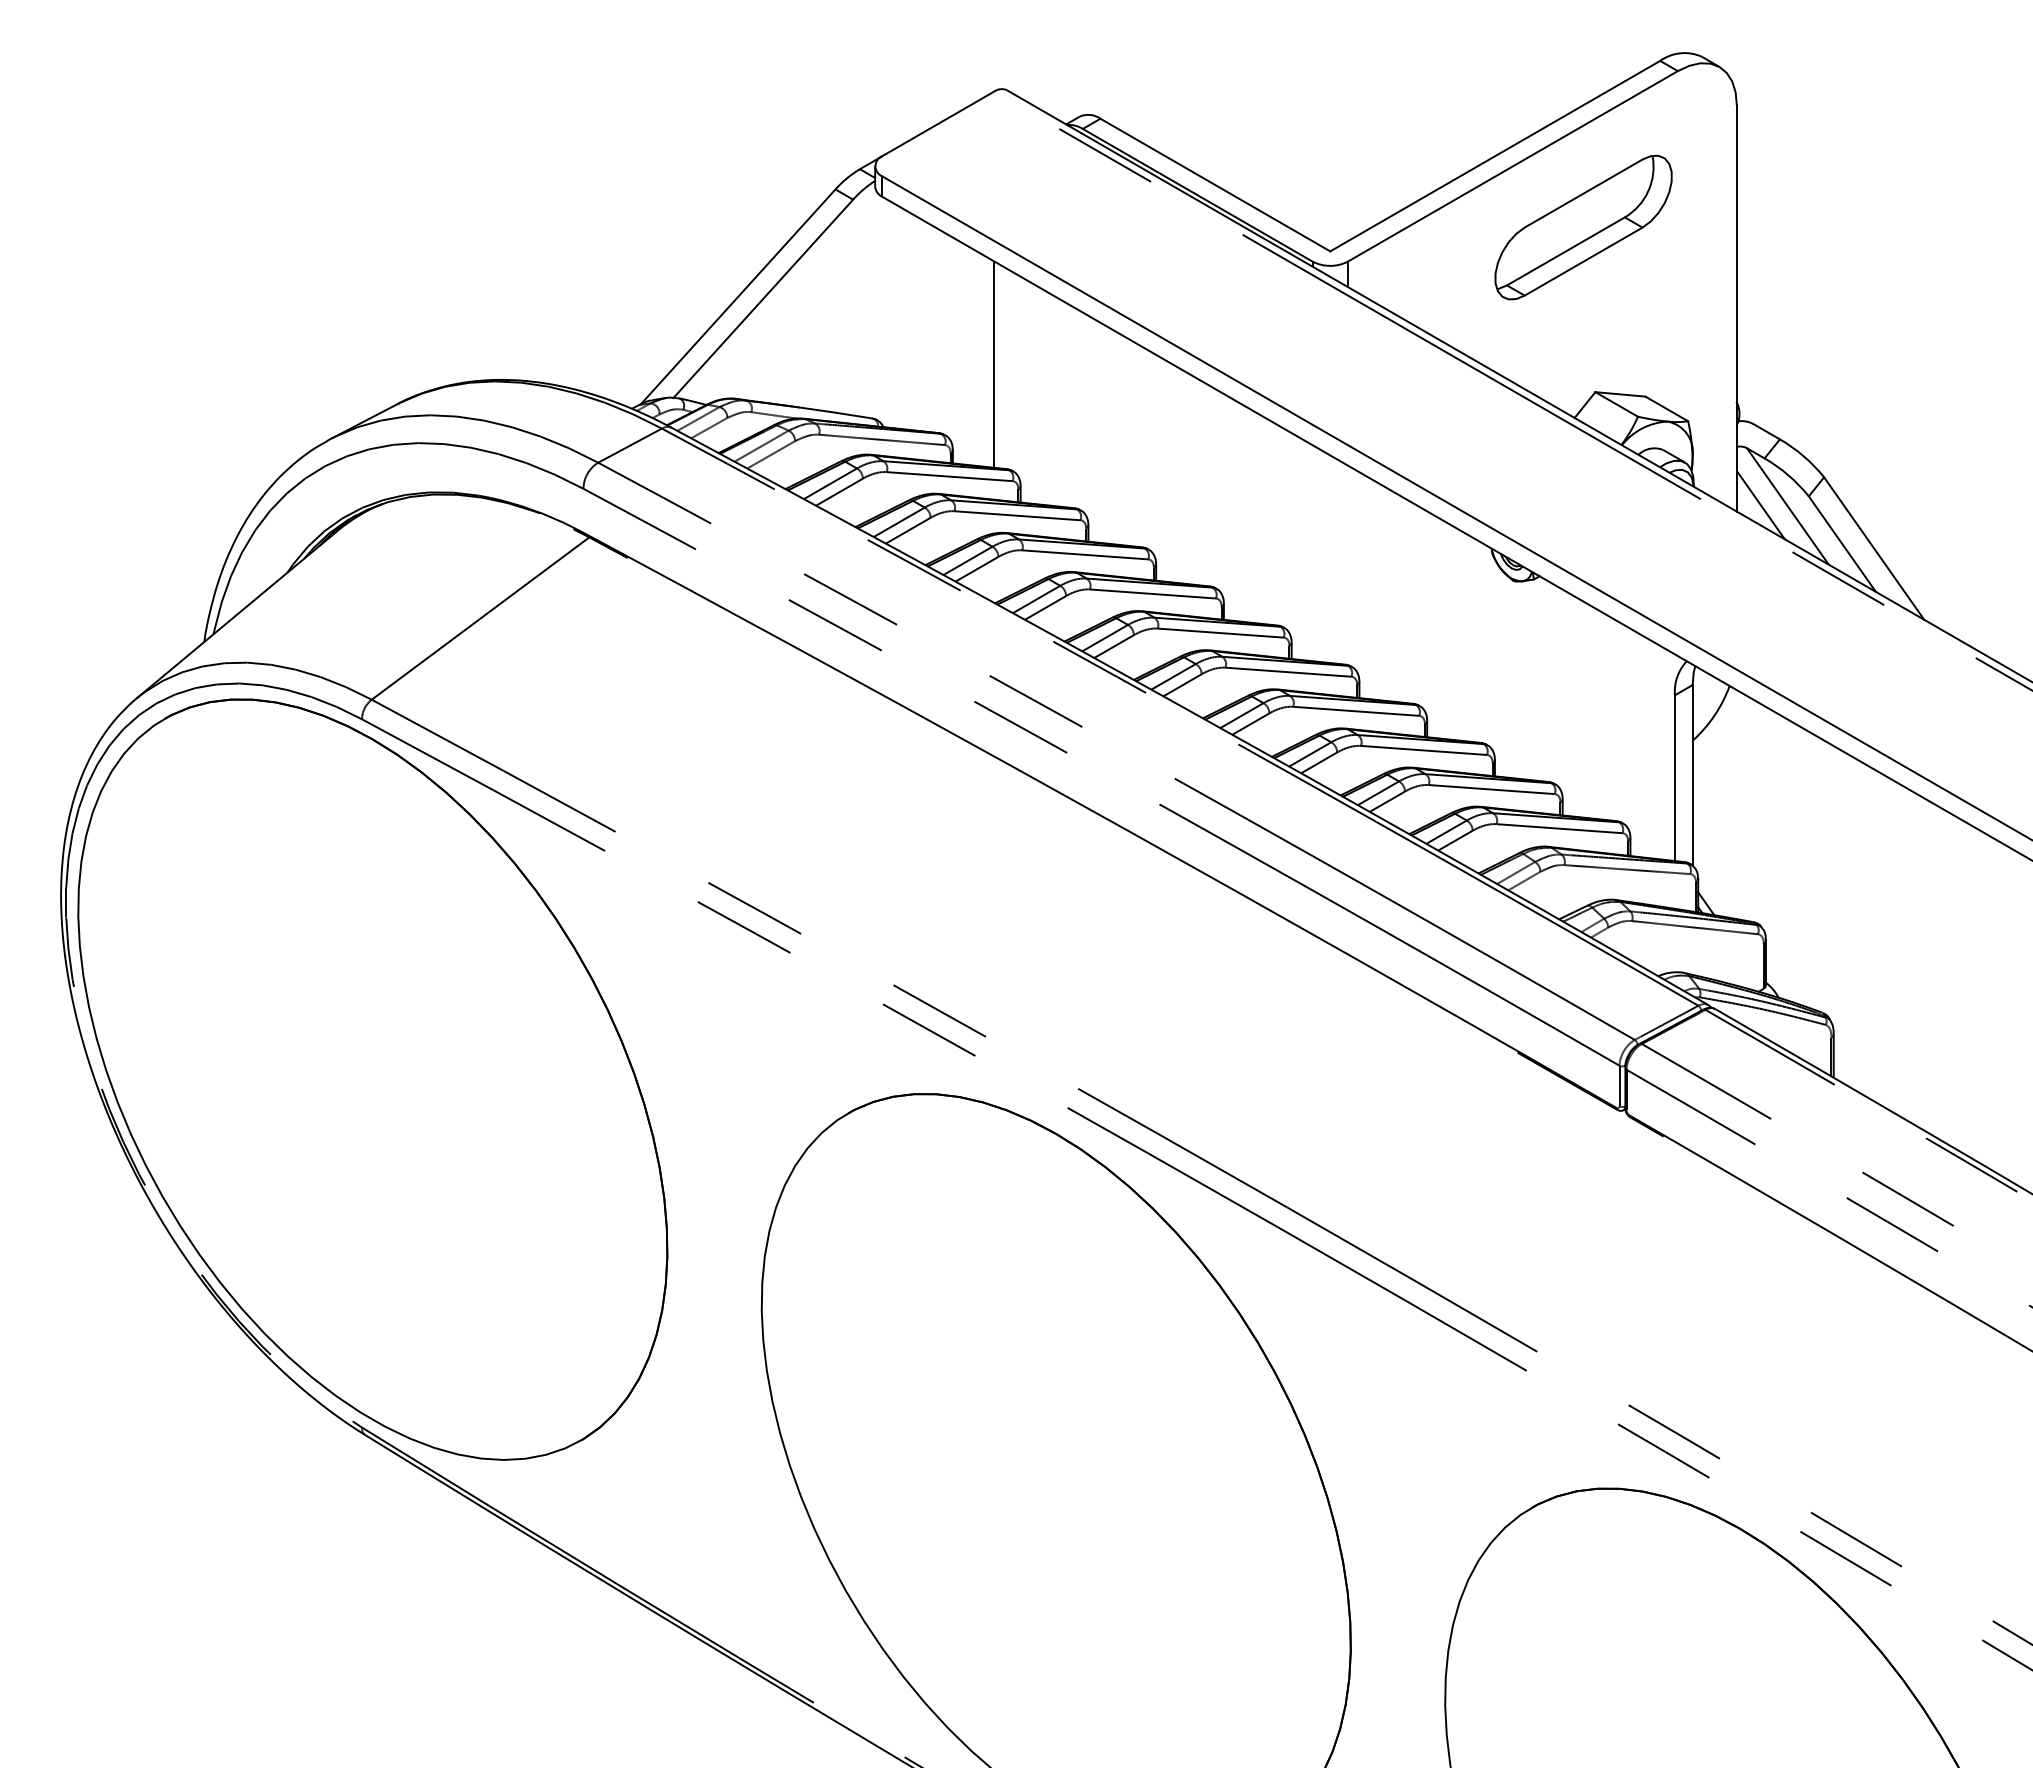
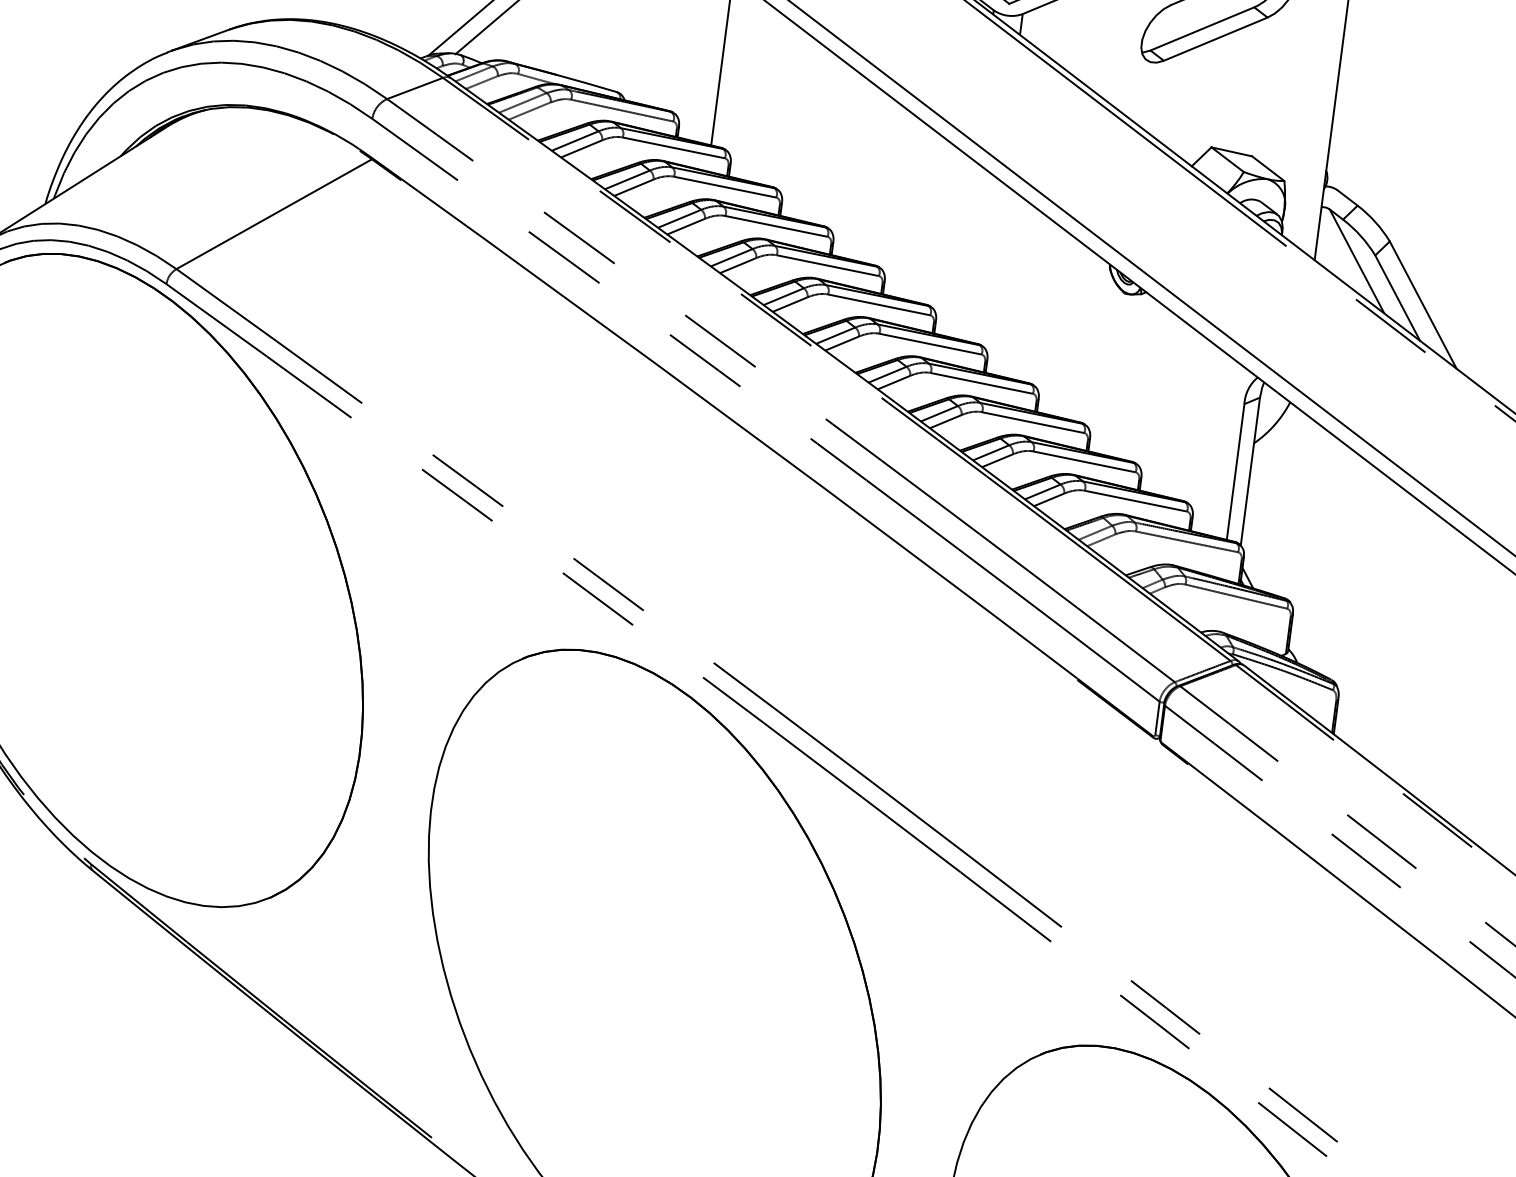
line: (1760, 504) -> (1334, 256), removed

